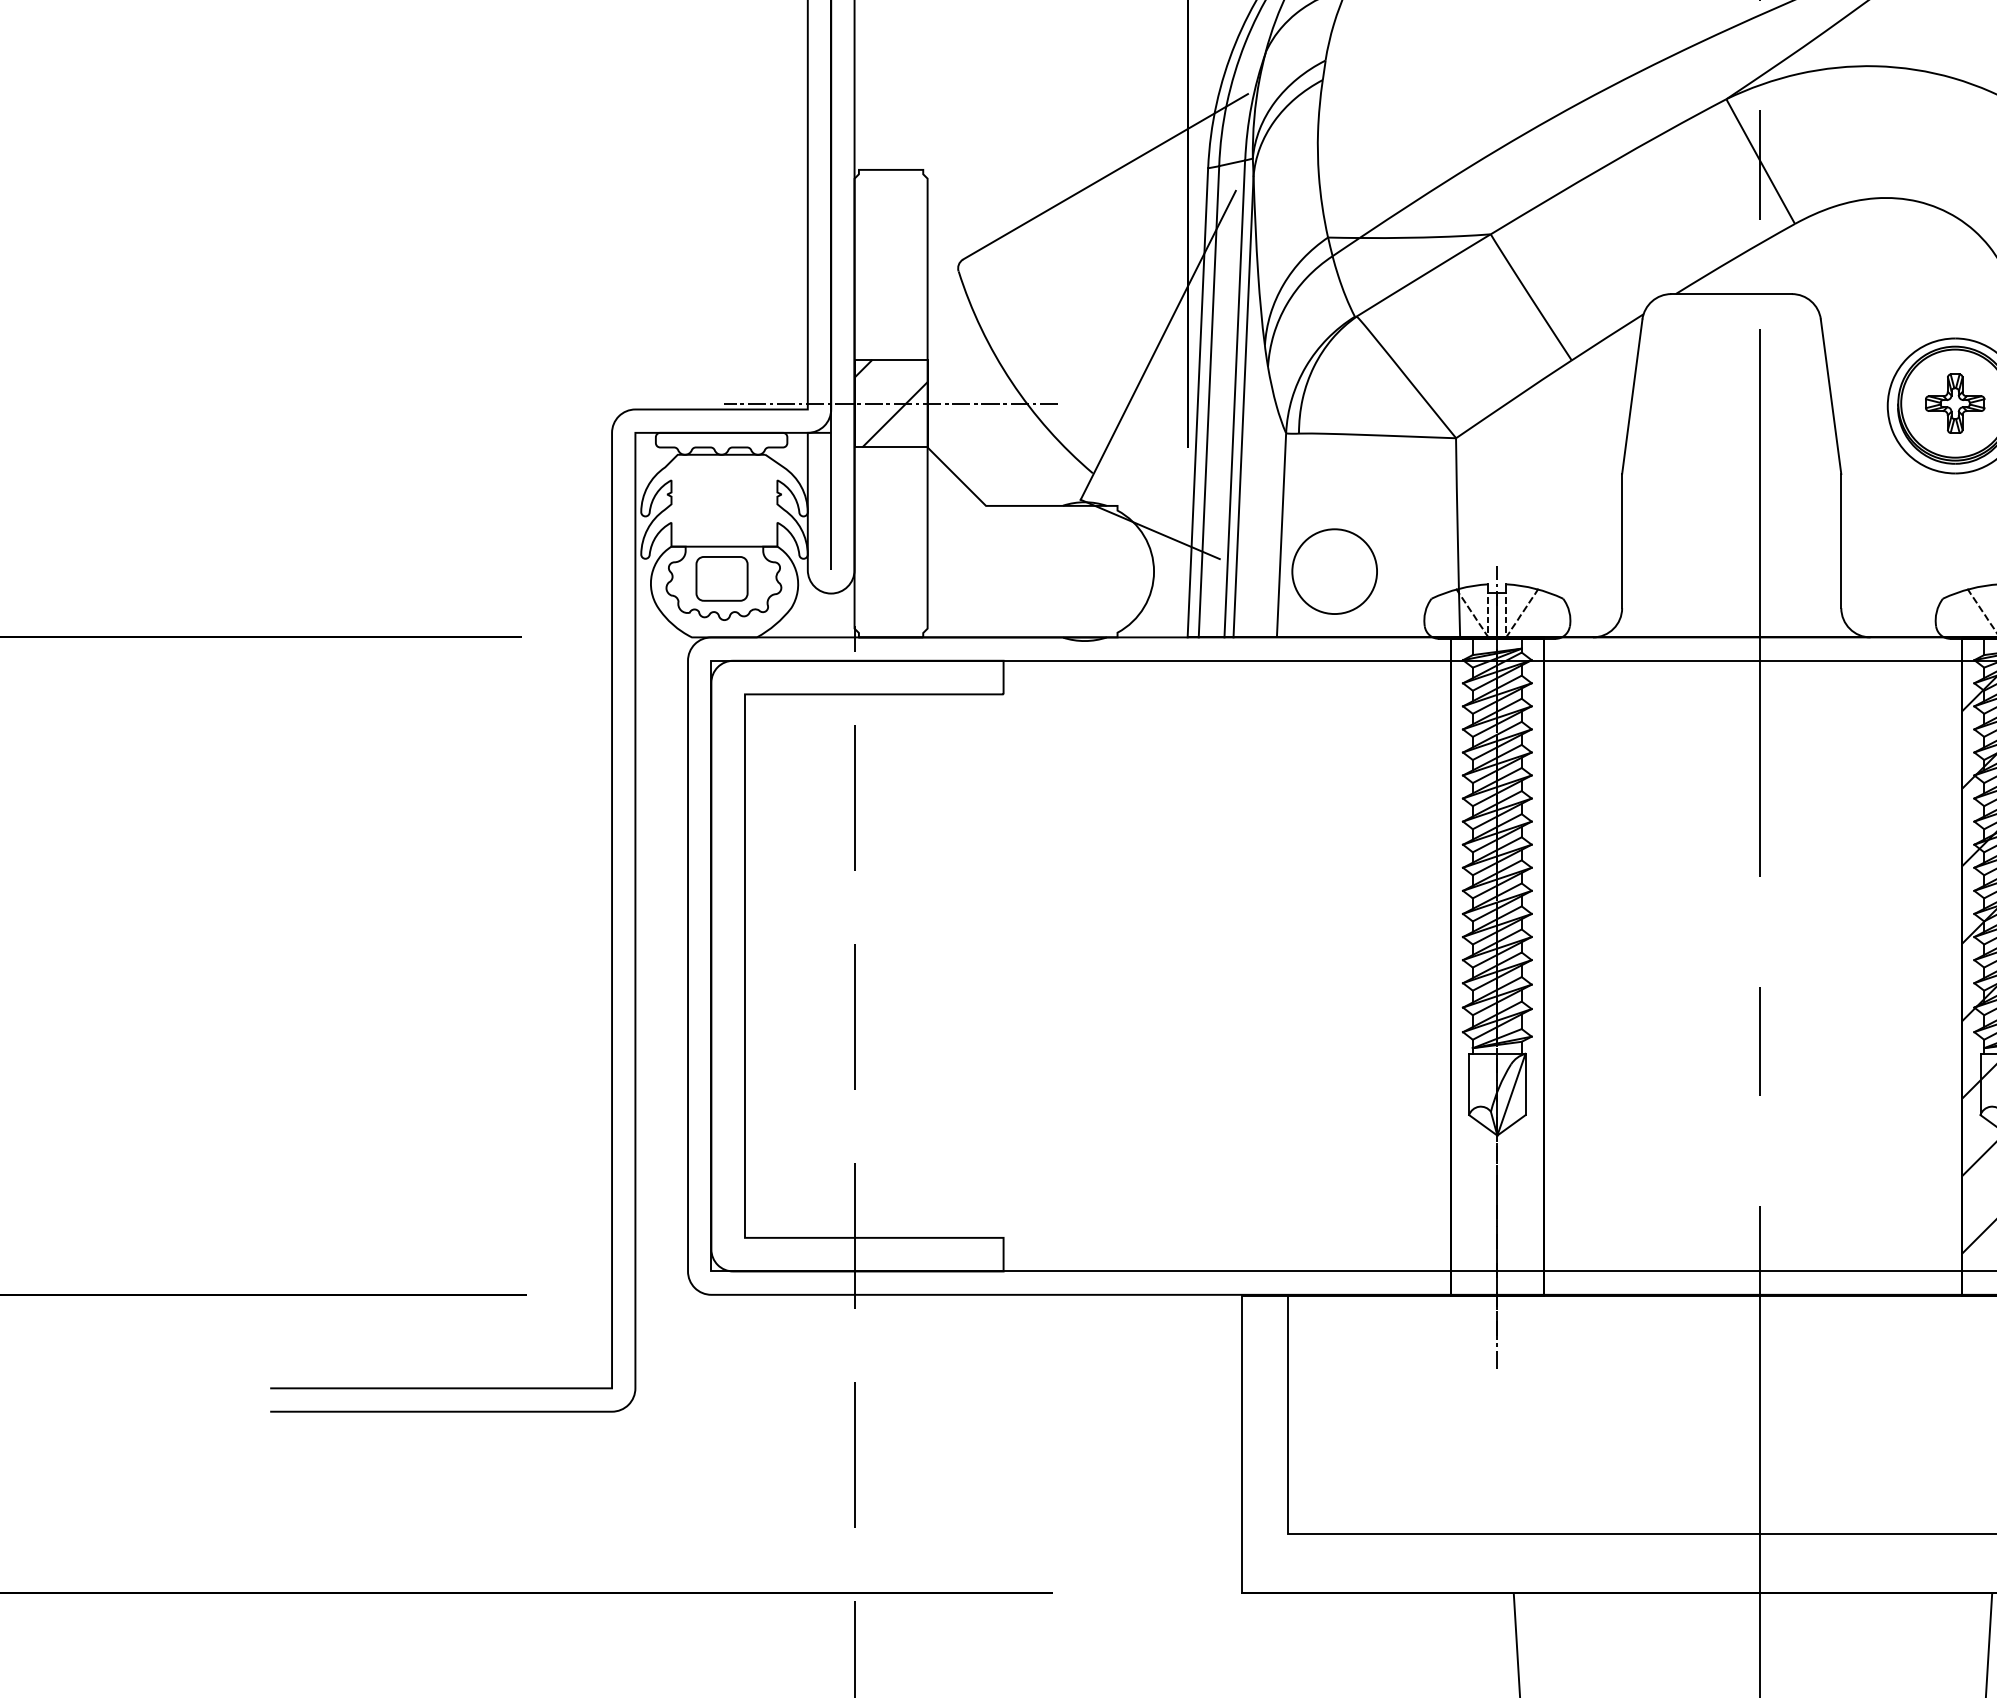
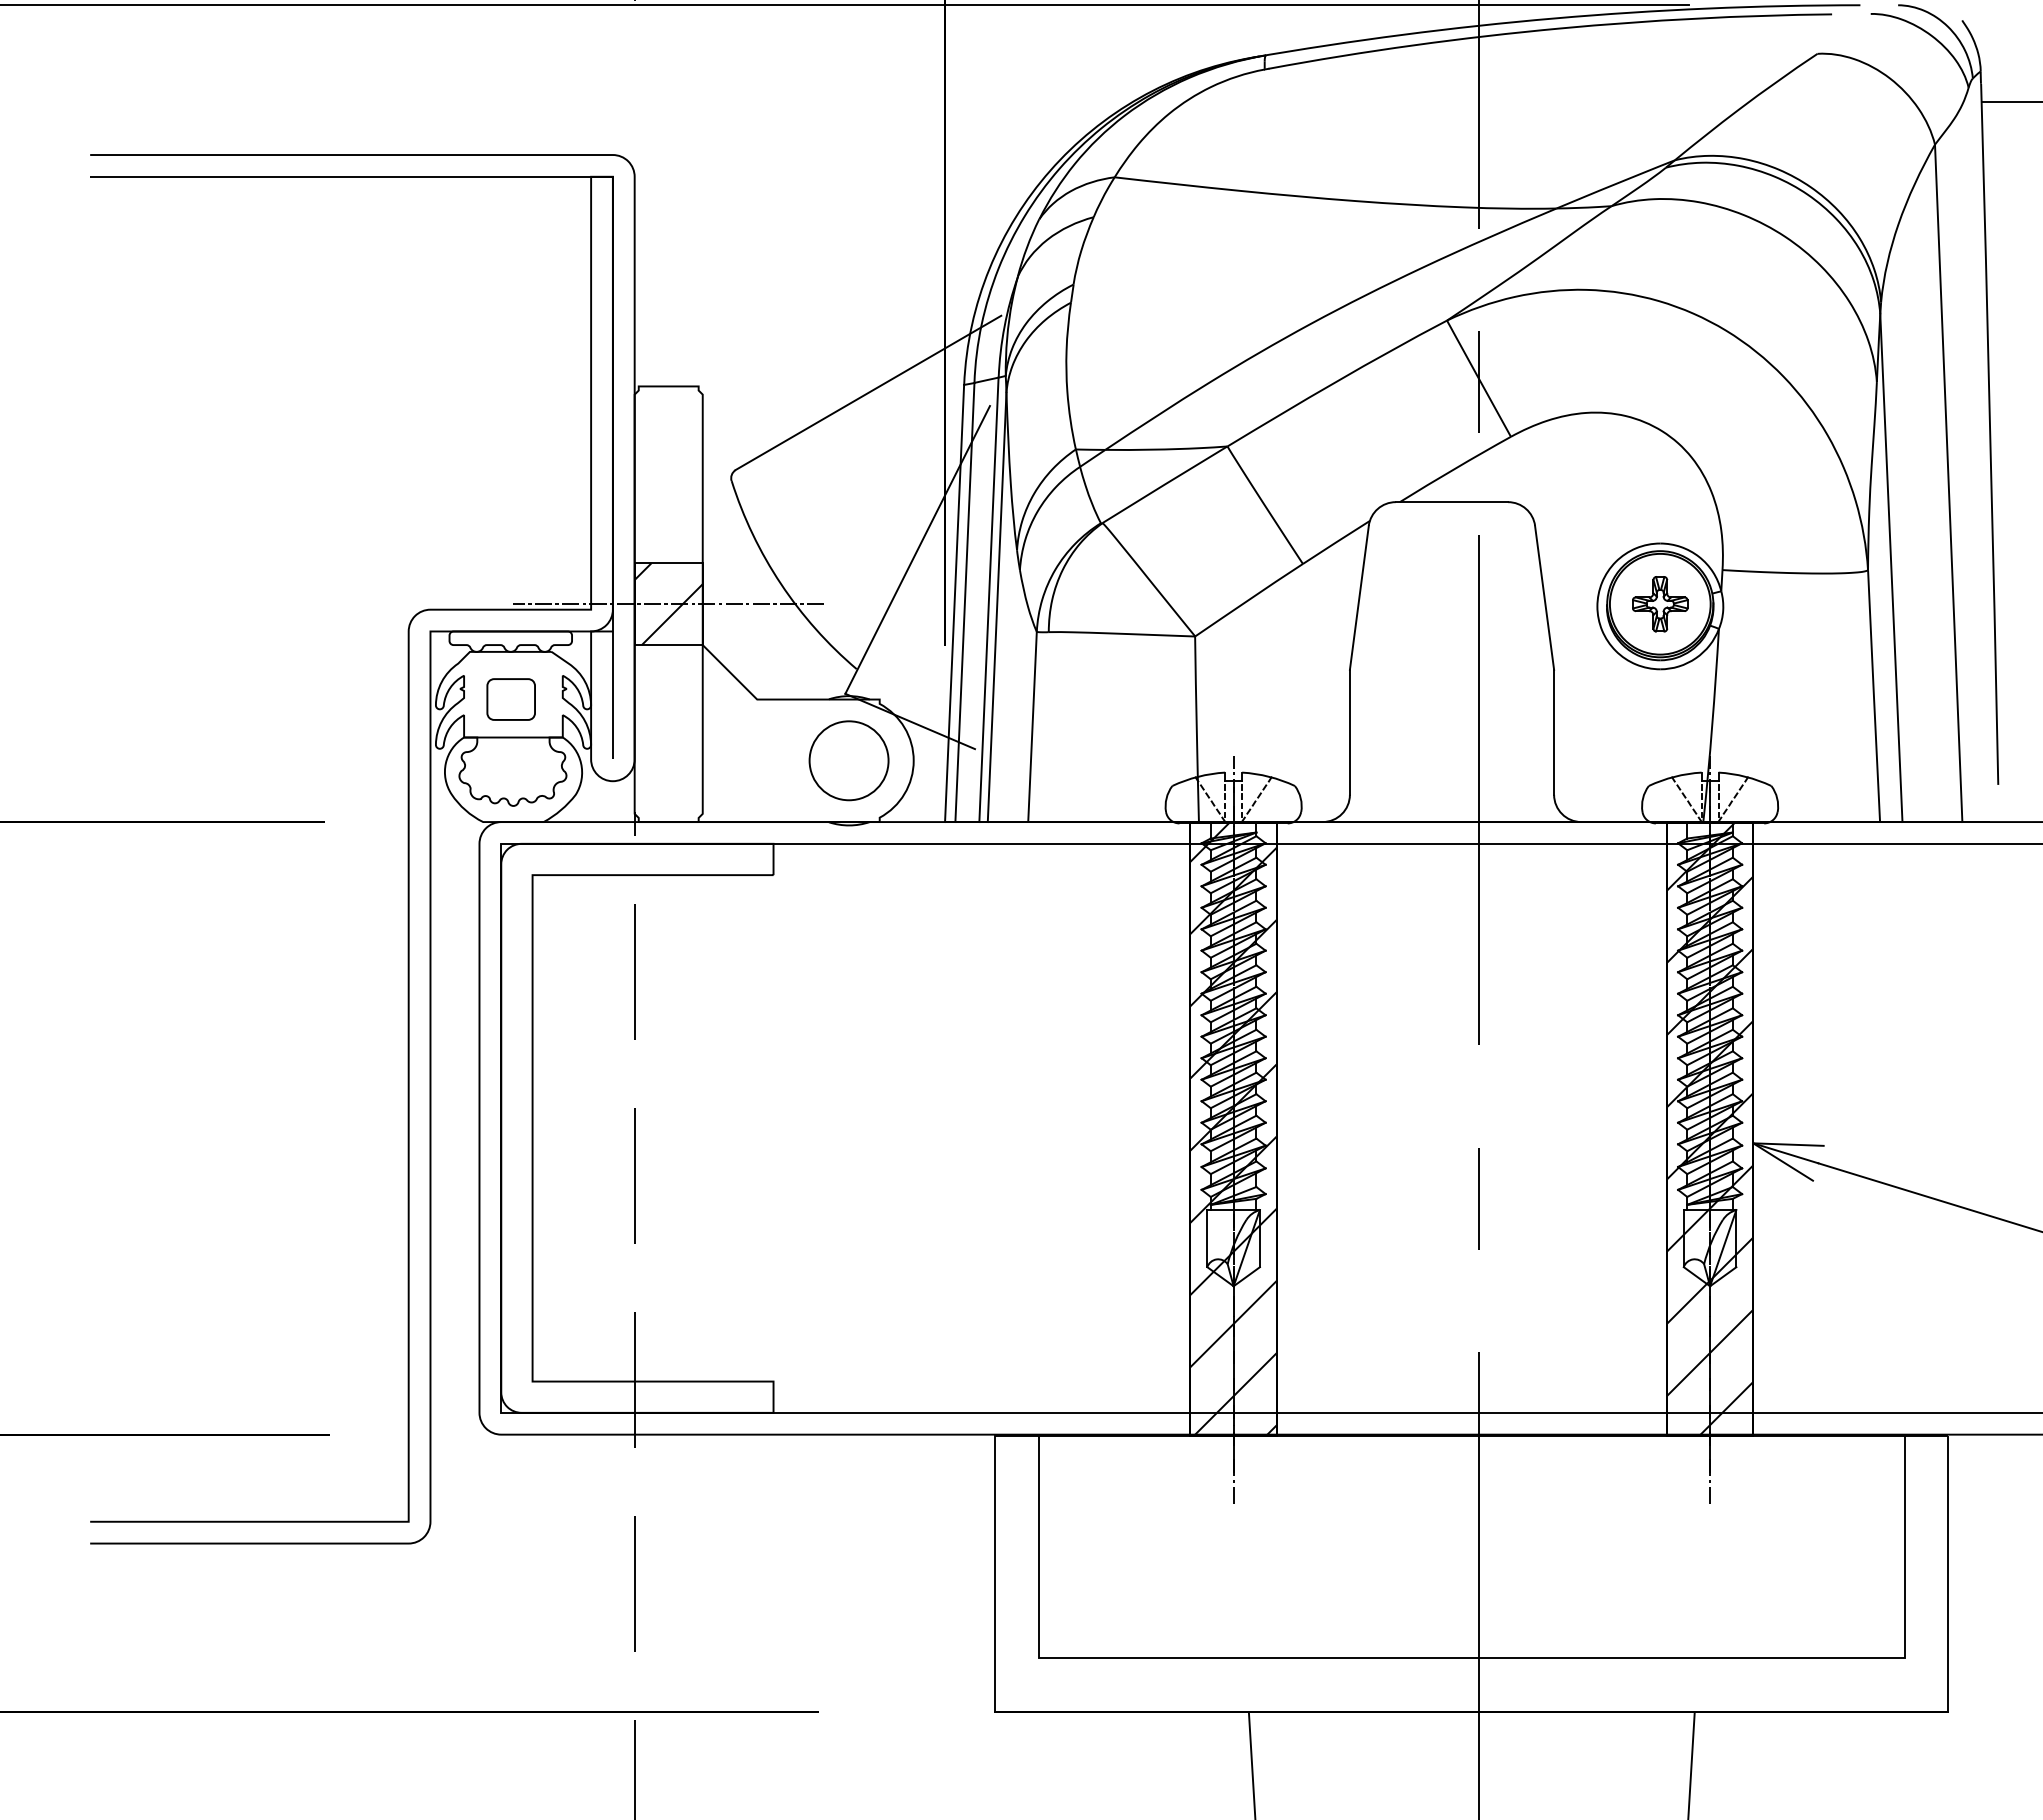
circle: (1334, 571) -> (848, 760), moved
part: (721, 578) -> (510, 699), moved
hatch: (1497, 967) -> (1233, 1129), added

